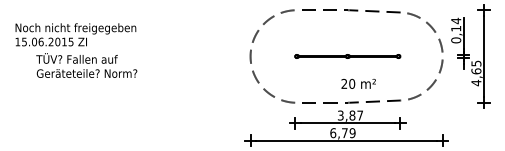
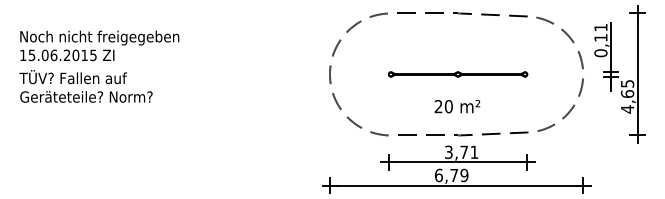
text: (455, 20) -> (600, 27), 0,14 -> 0,11
text: (86, 65) -> (85, 86), moved
text: (358, 83) -> (457, 106), moved
text: (356, 114) -> (469, 151), 3,87 -> 3,71

